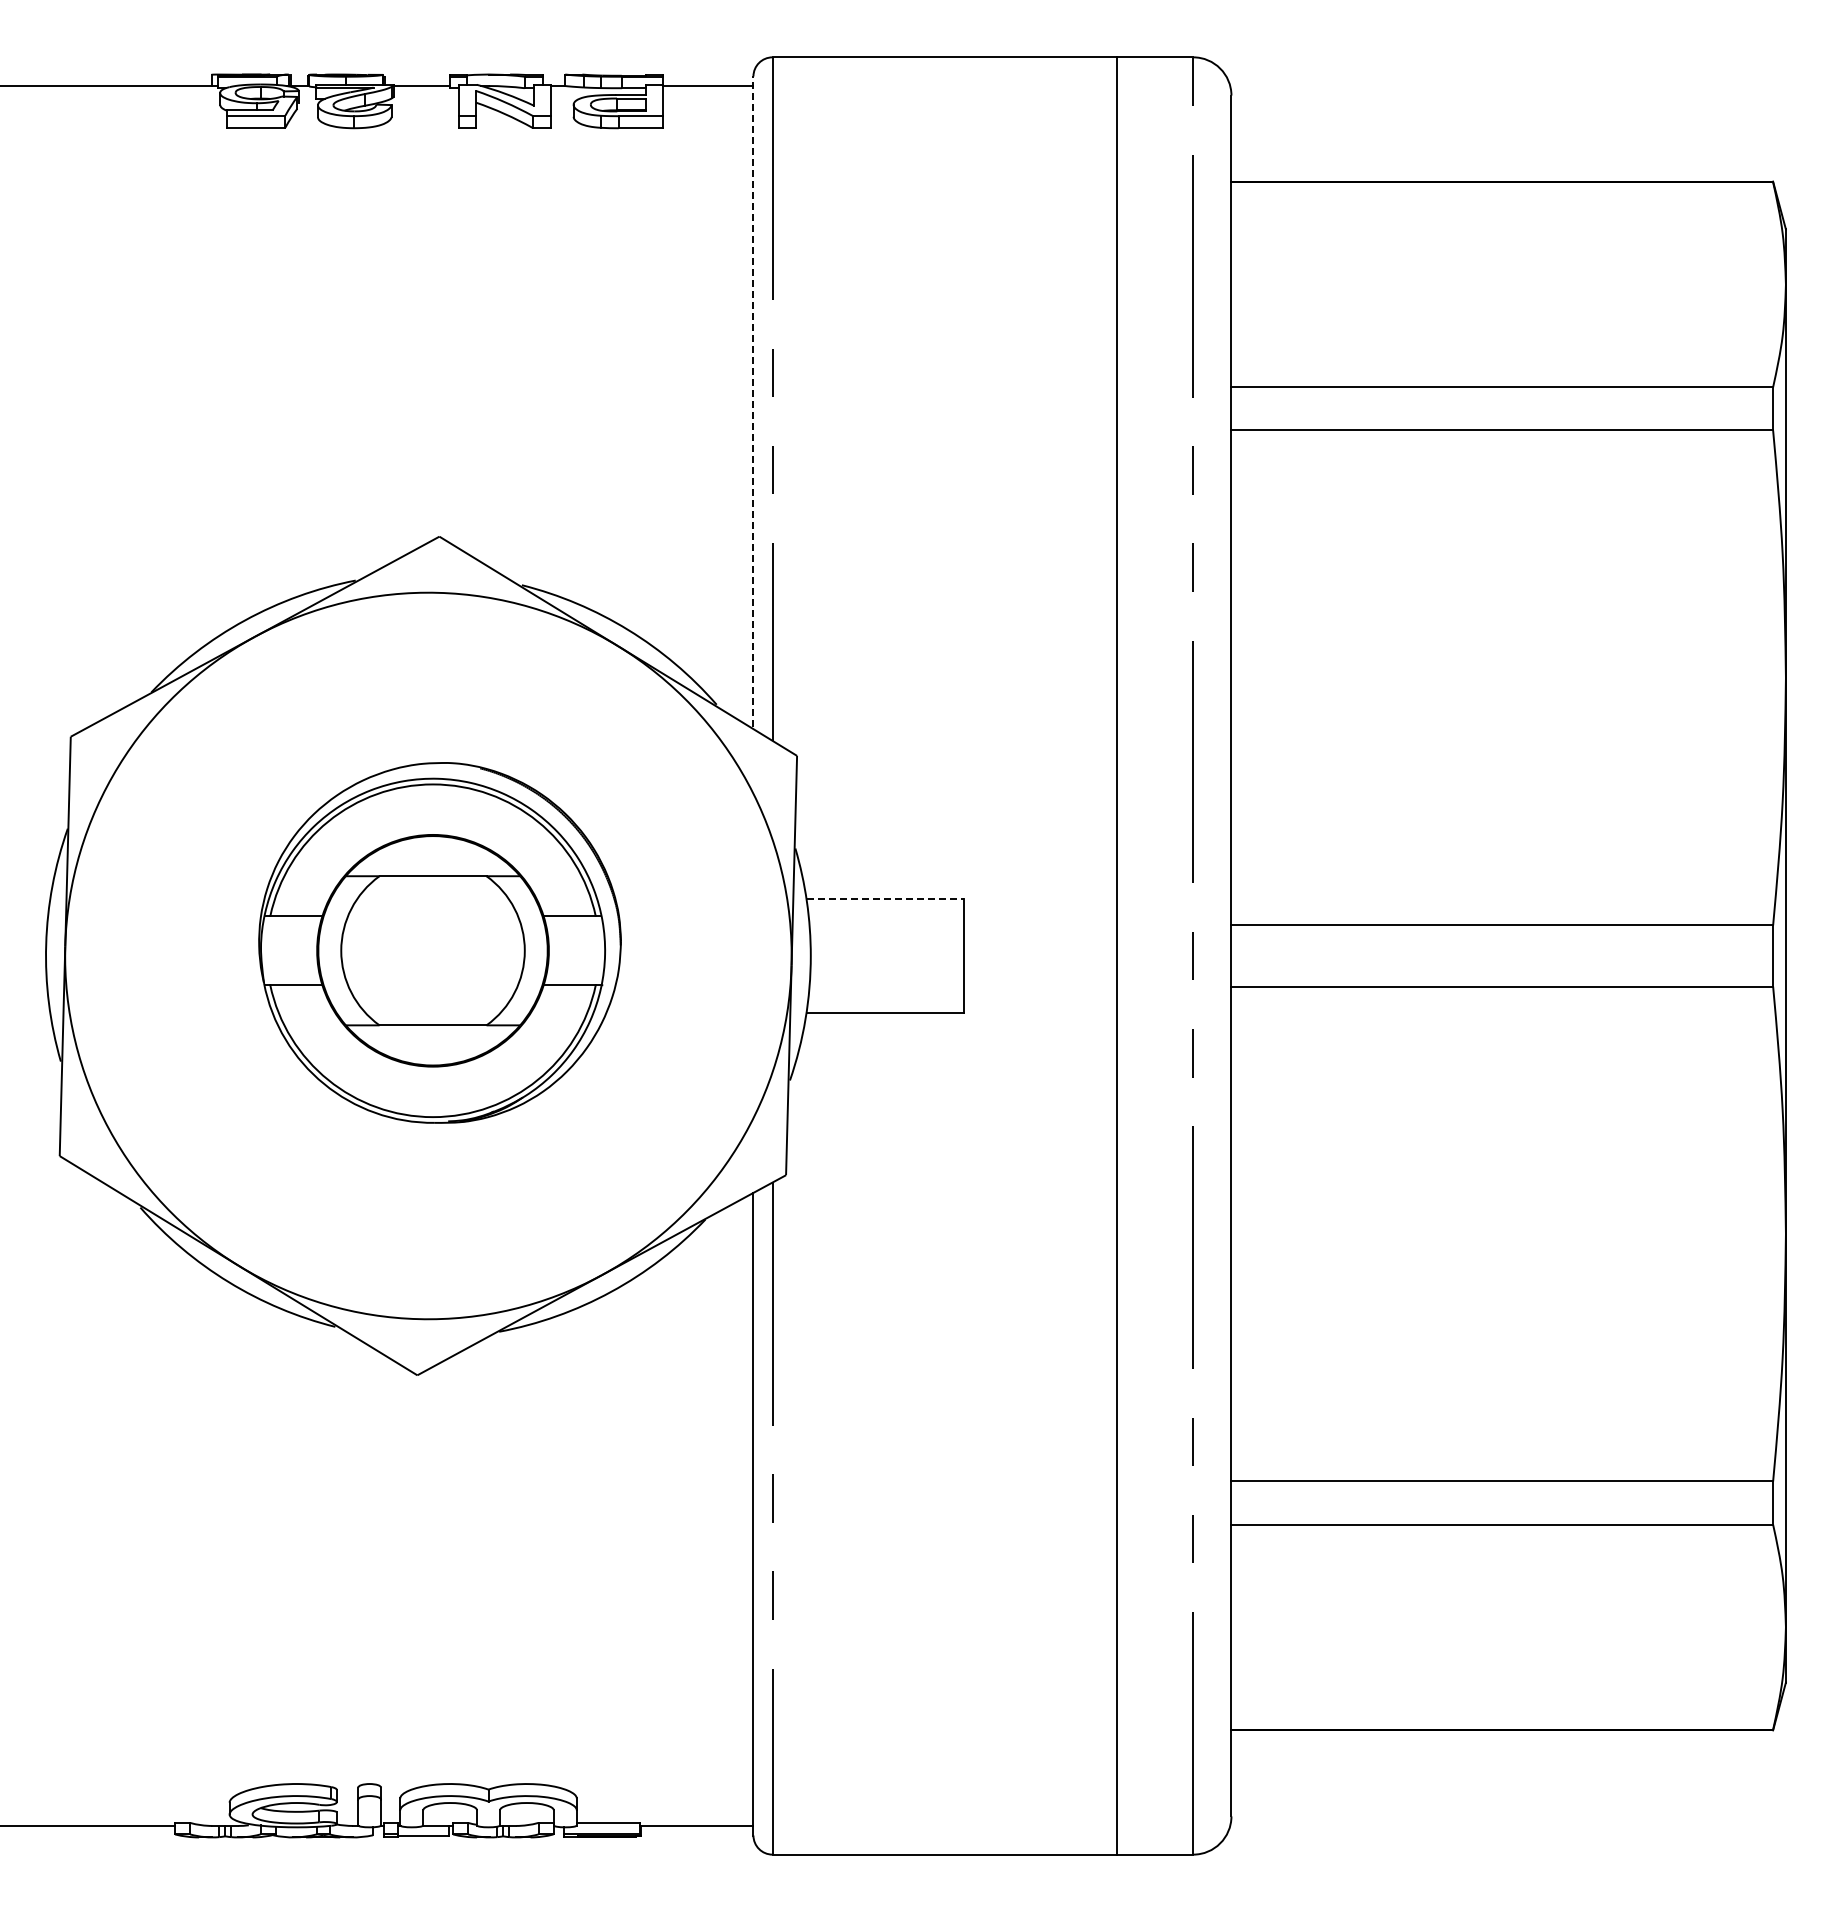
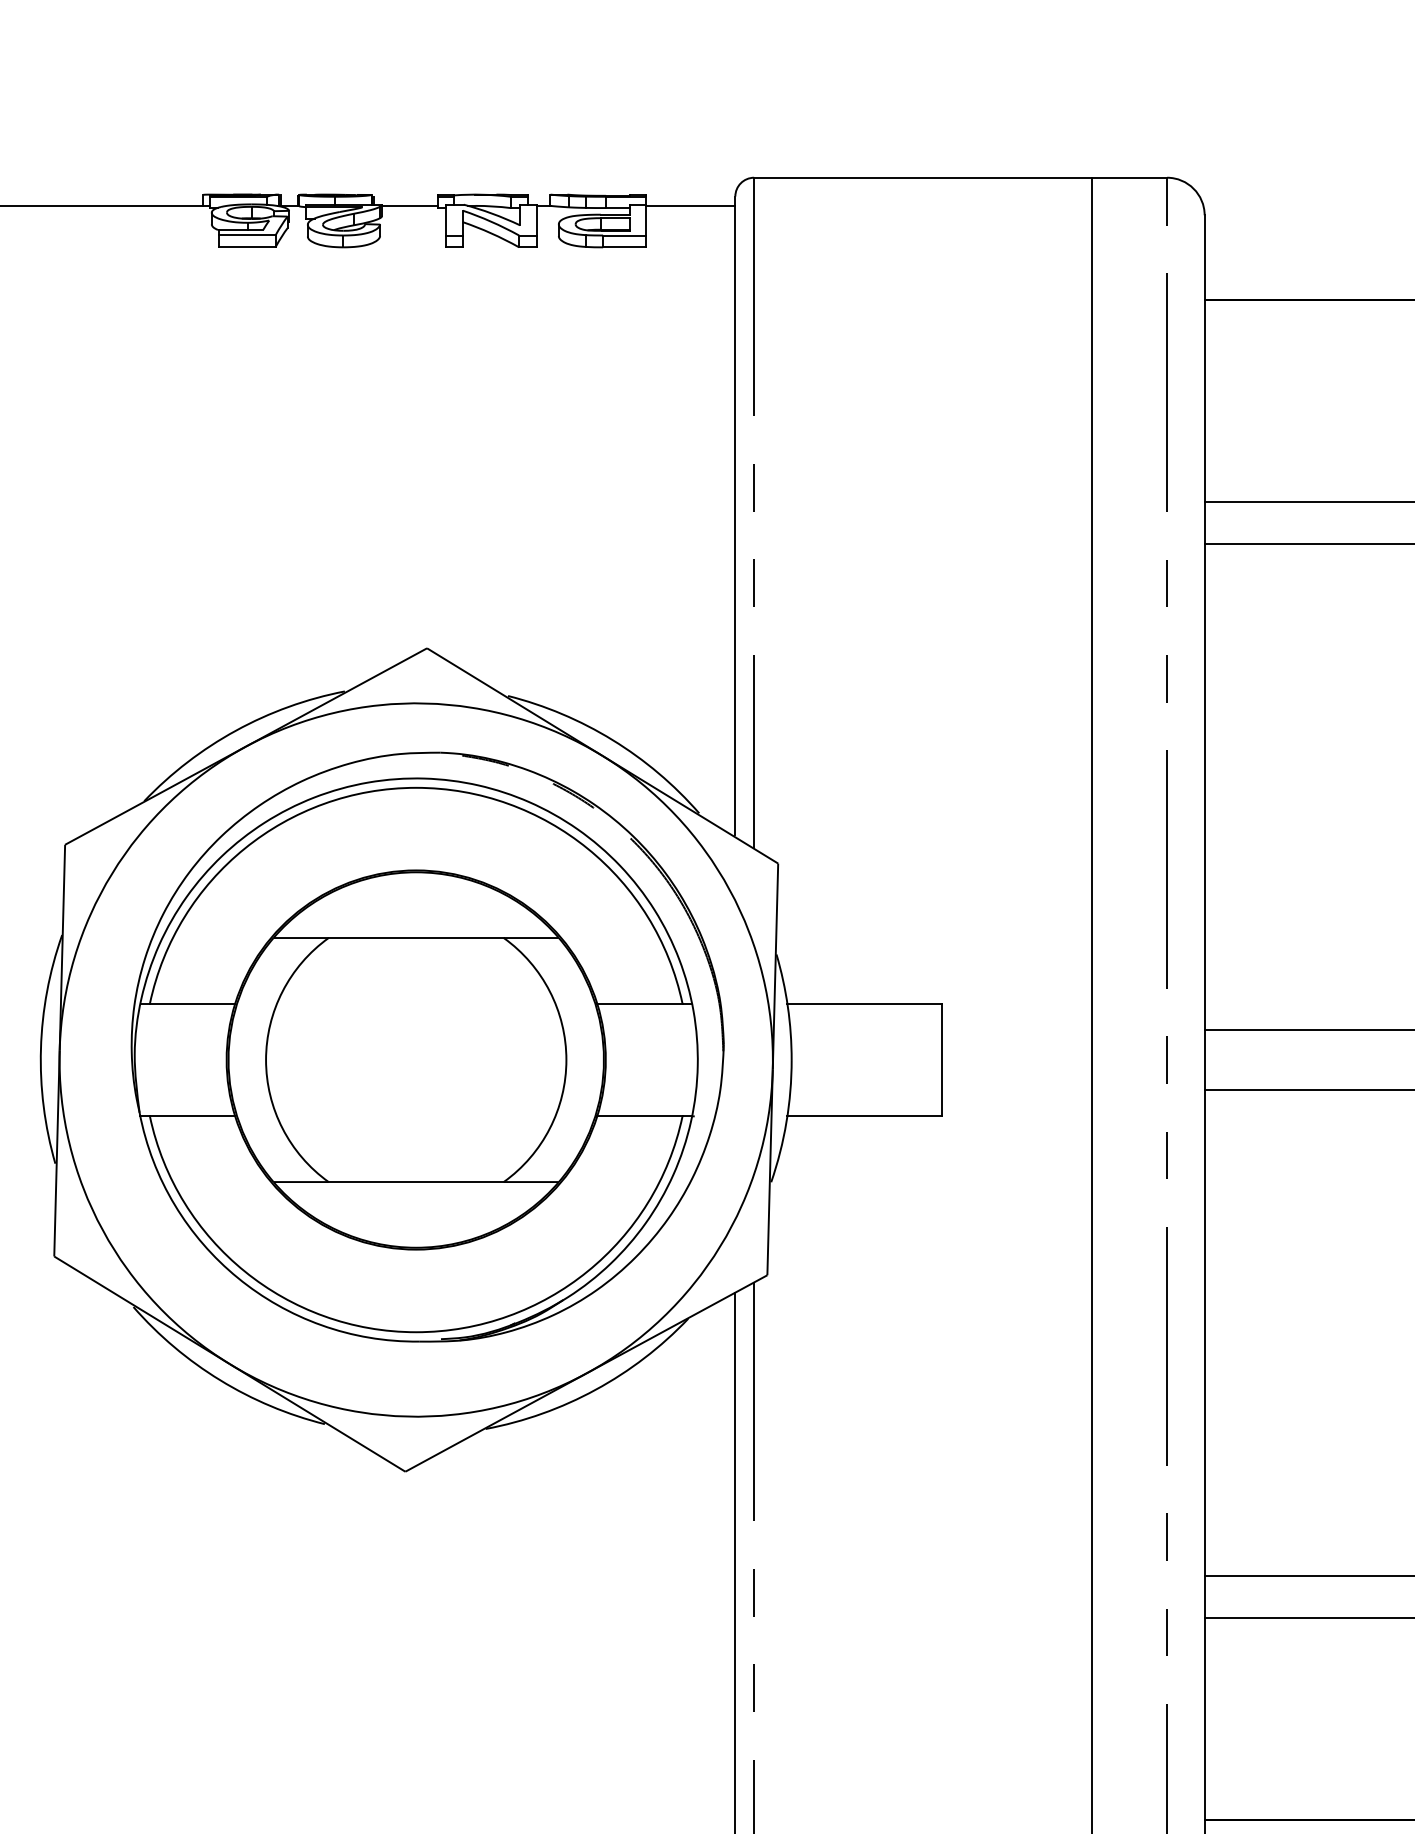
line: (753, 401) -> (735, 515), dashed -> solid
line: (885, 898) -> (865, 1003), dashed -> solid
part: (439, 942) -> (427, 1046), size x1.67

